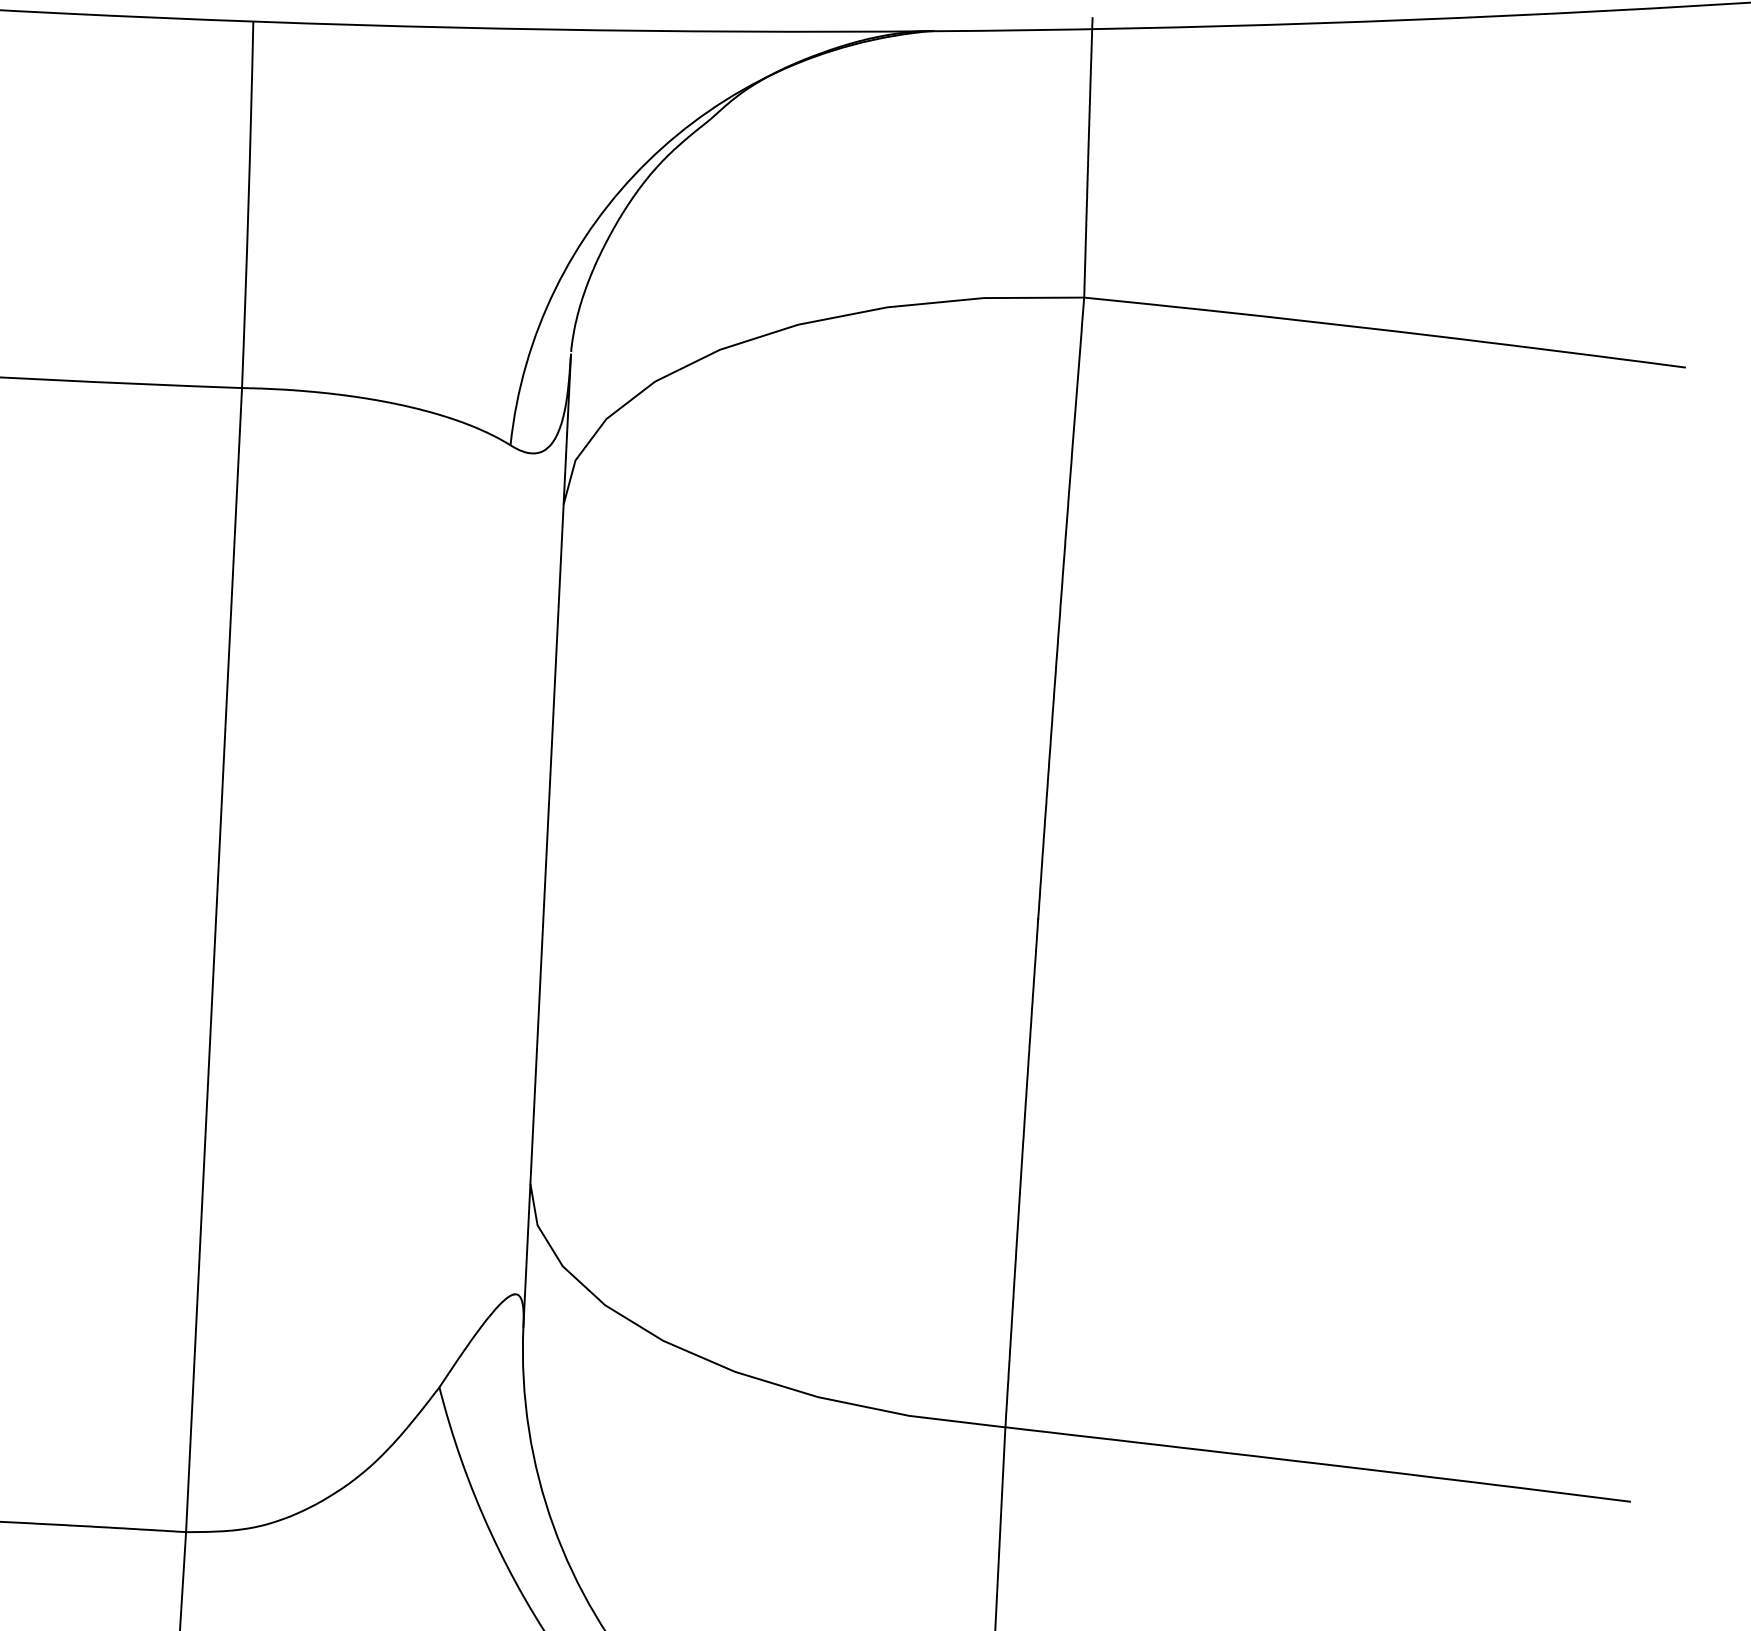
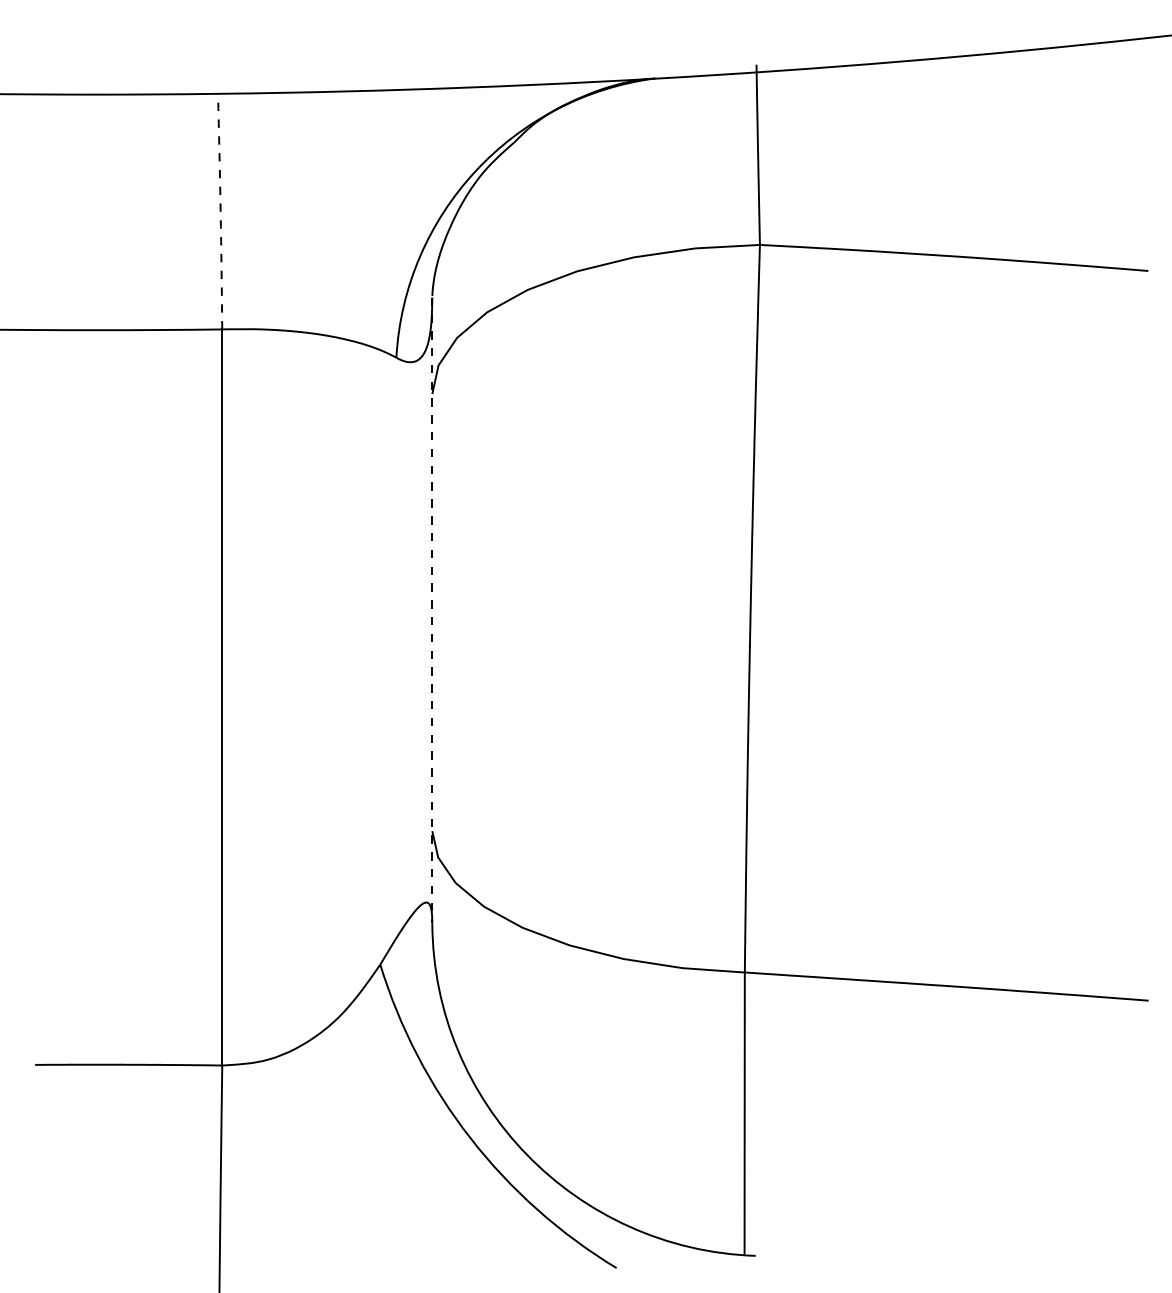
arc: (248, 204) -> (220, 211), solid -> dashed
line: (547, 840) -> (432, 610), solid -> dashed

